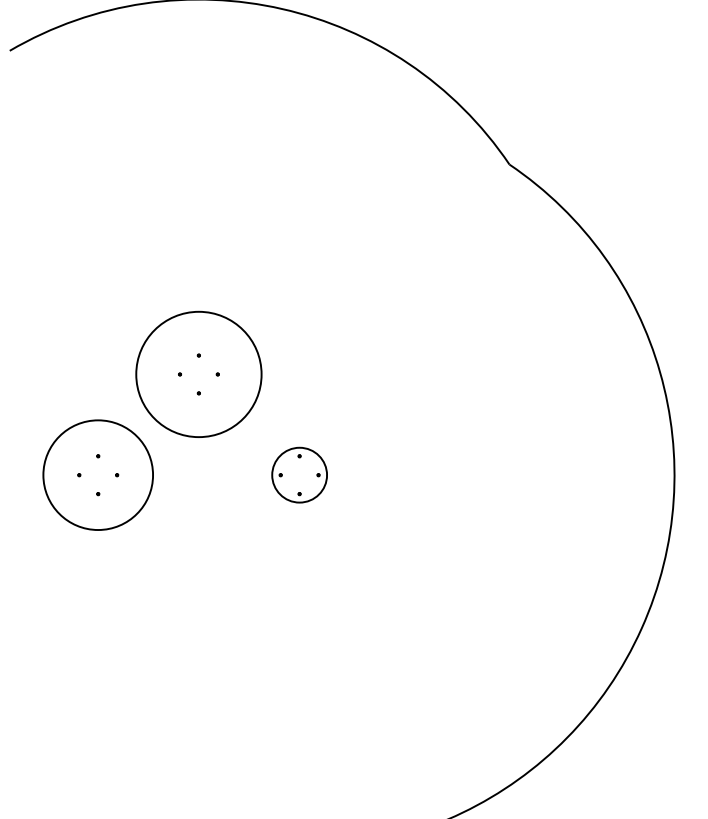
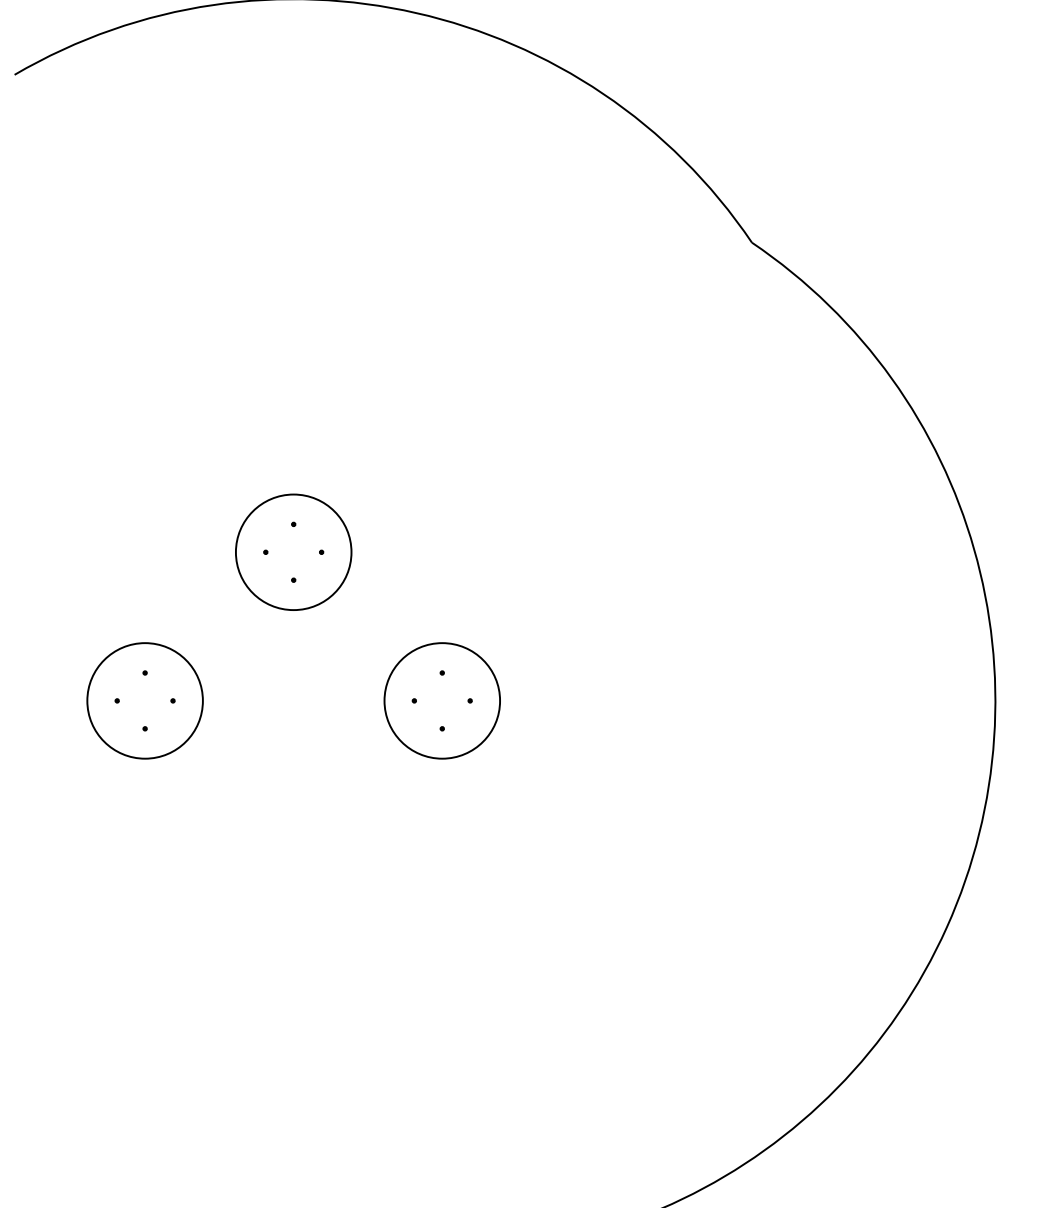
circle: (198, 374) -> (293, 552), size x0.62
circle: (98, 475) -> (145, 701), size x0.71
circle: (299, 475) -> (442, 701), size x1.43

